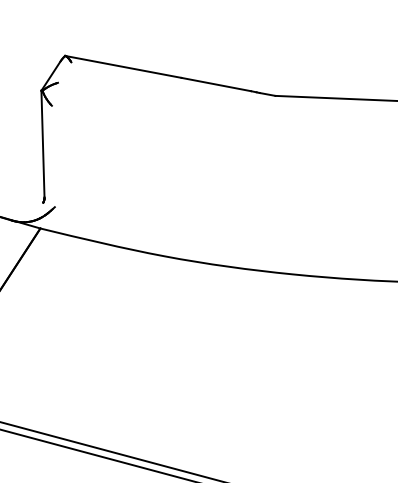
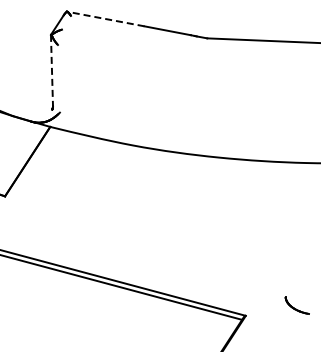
line: (123, 66) -> (105, 18), solid -> dashed
line: (42, 144) -> (51, 70), solid -> dashed

